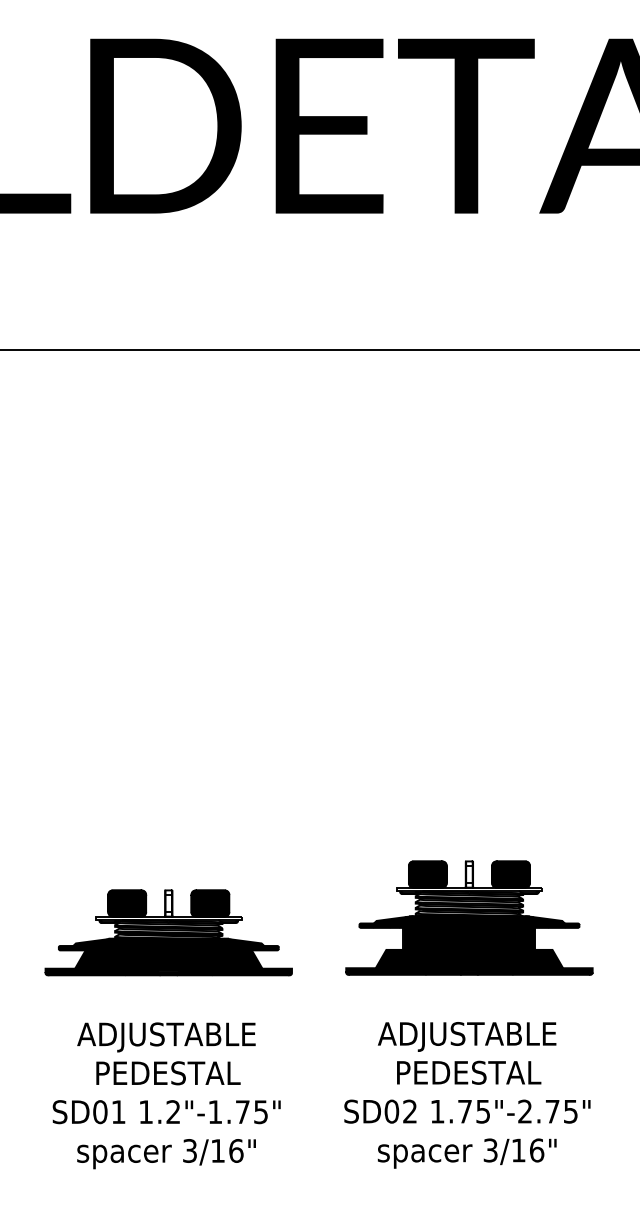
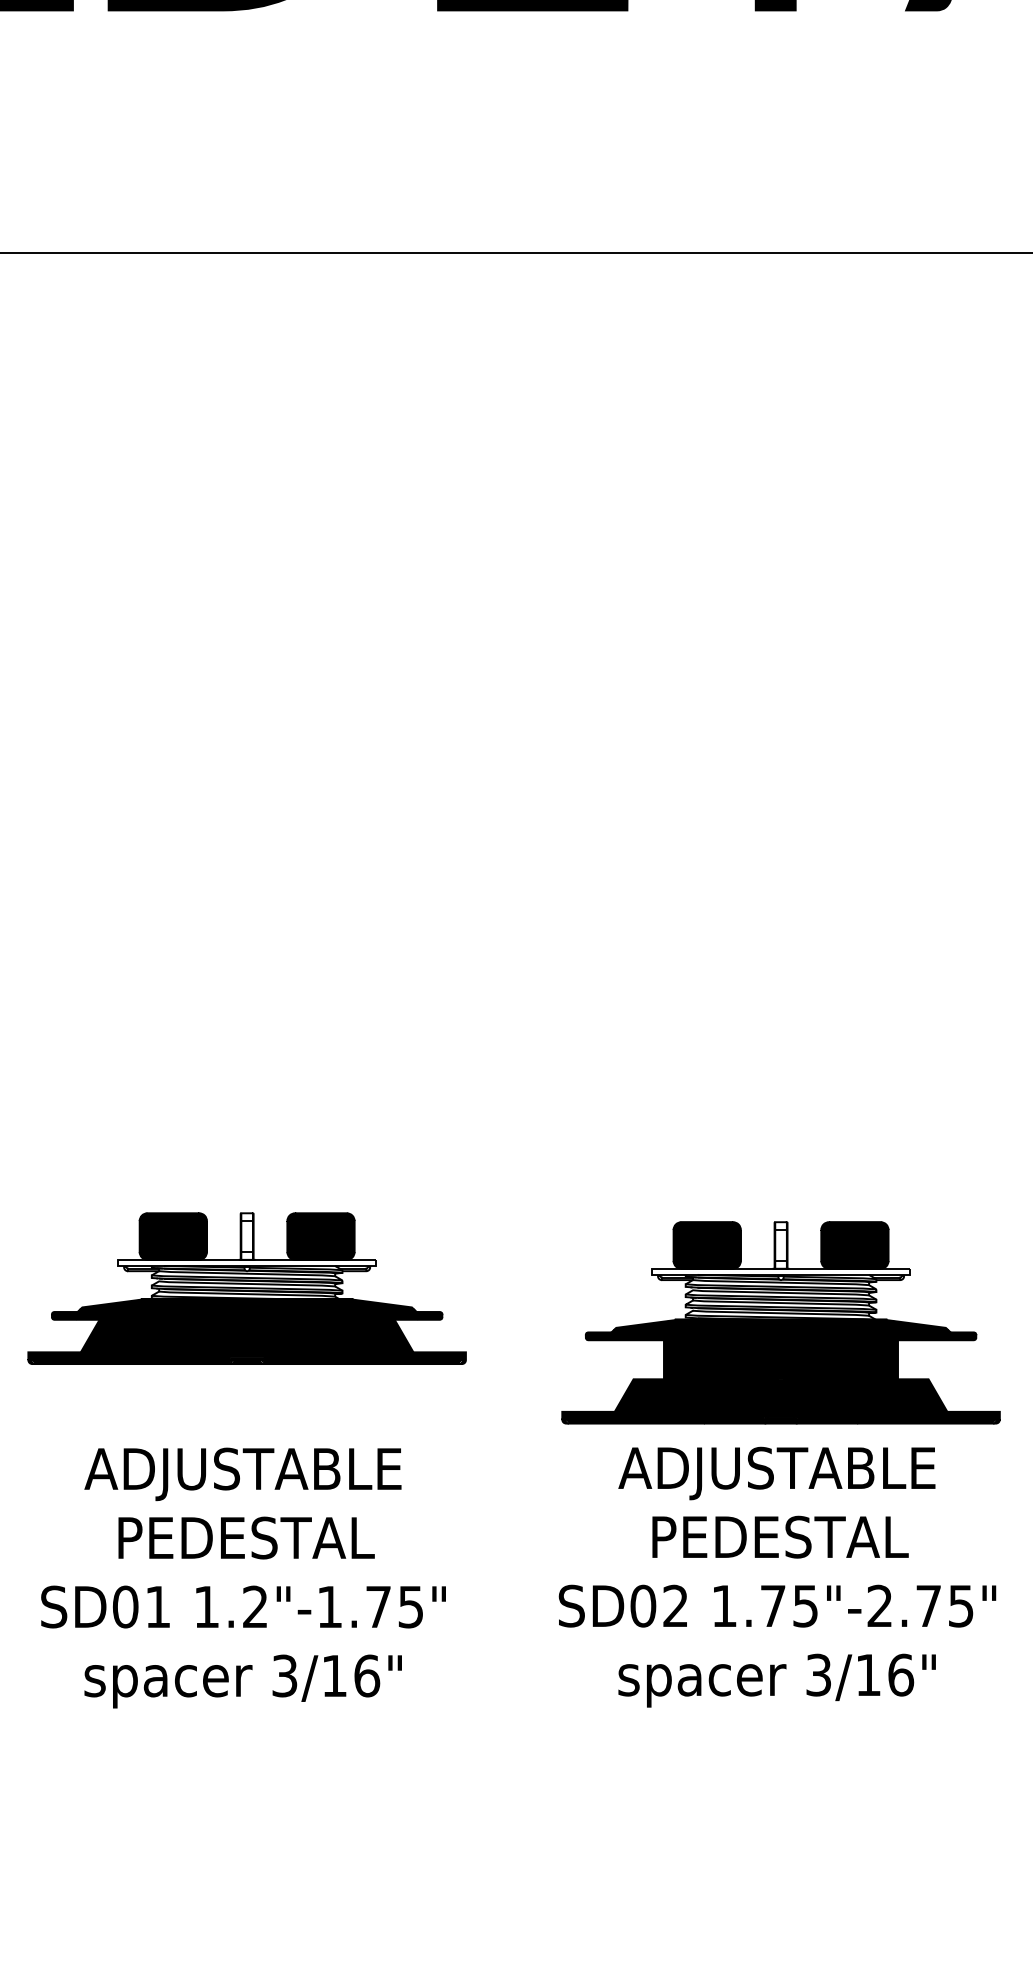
part: (469, 917) -> (781, 1321), moved

